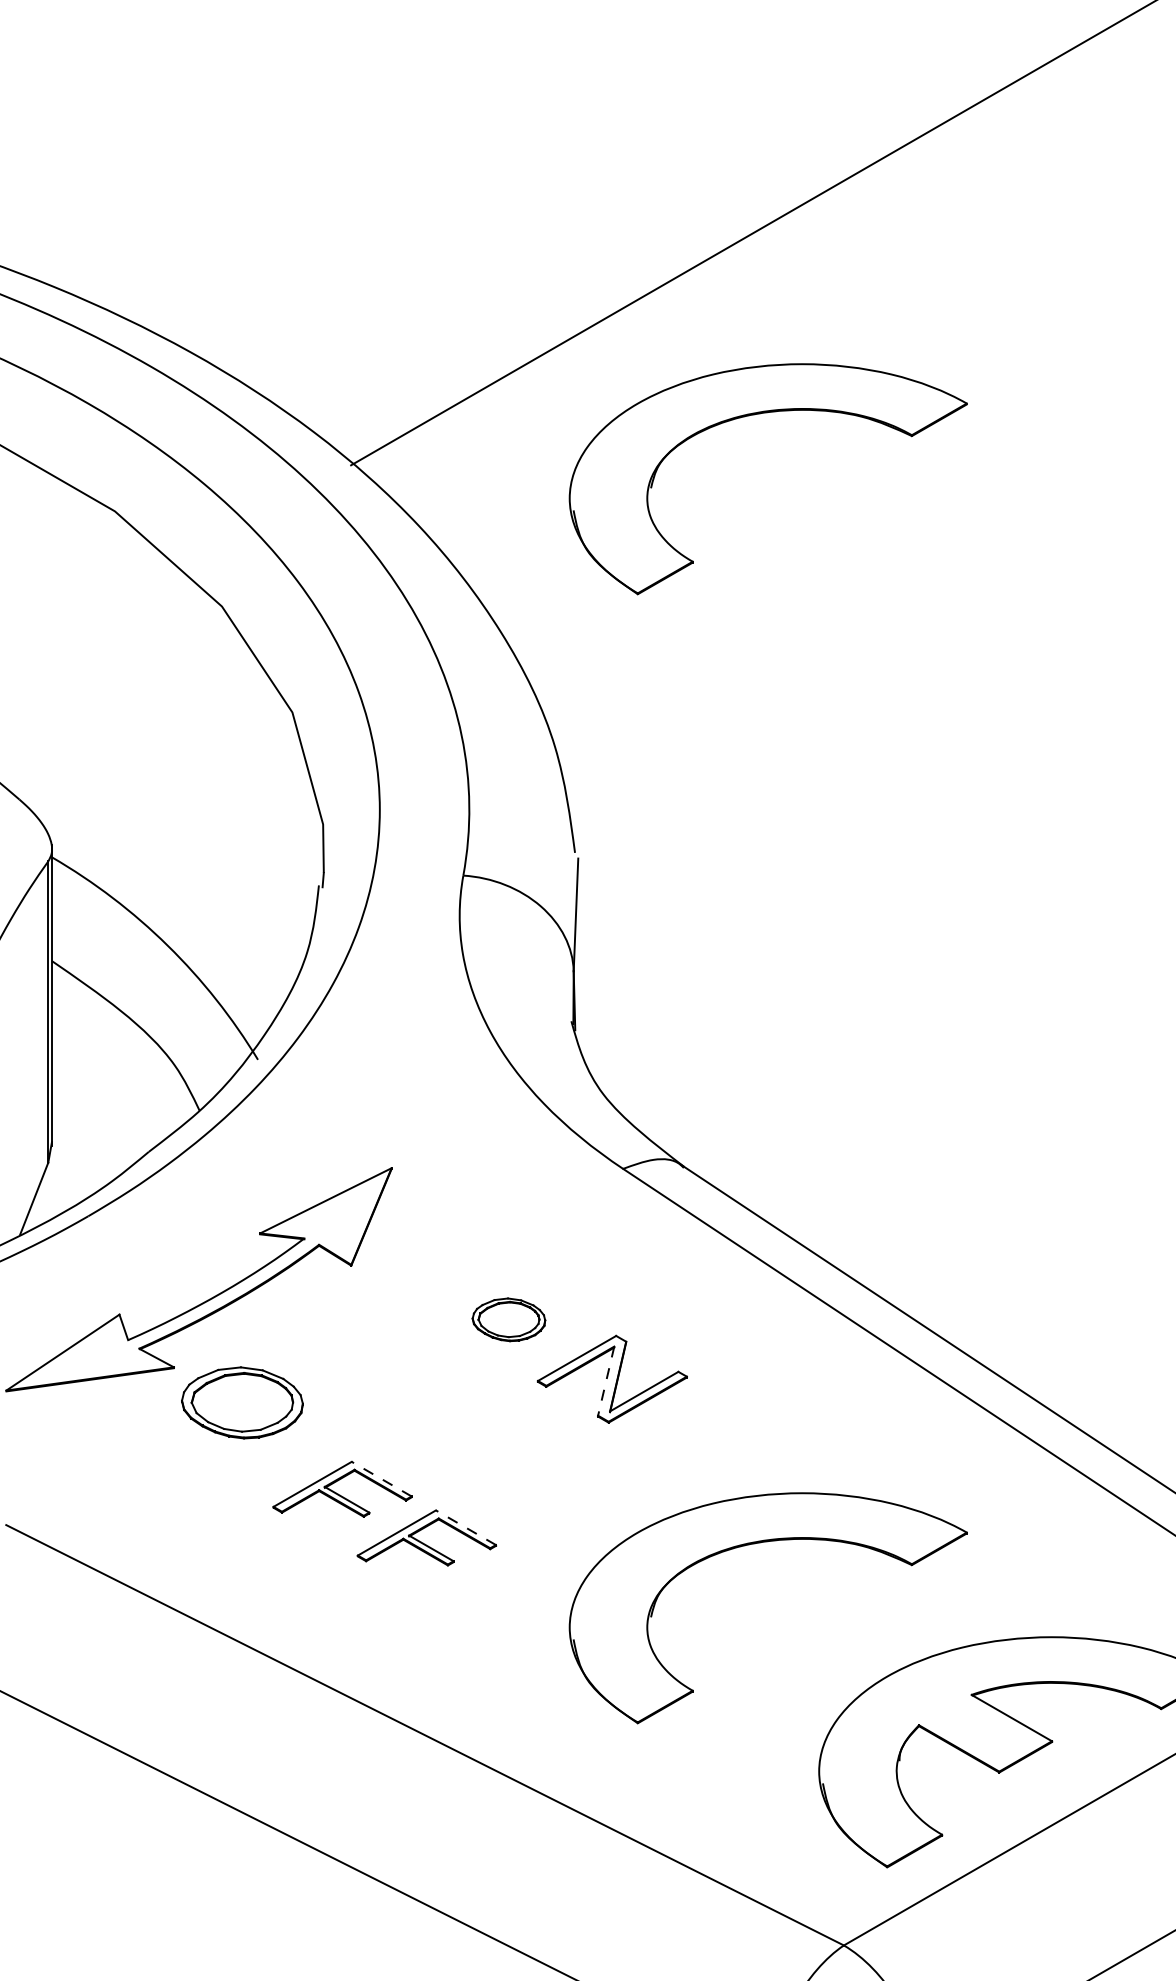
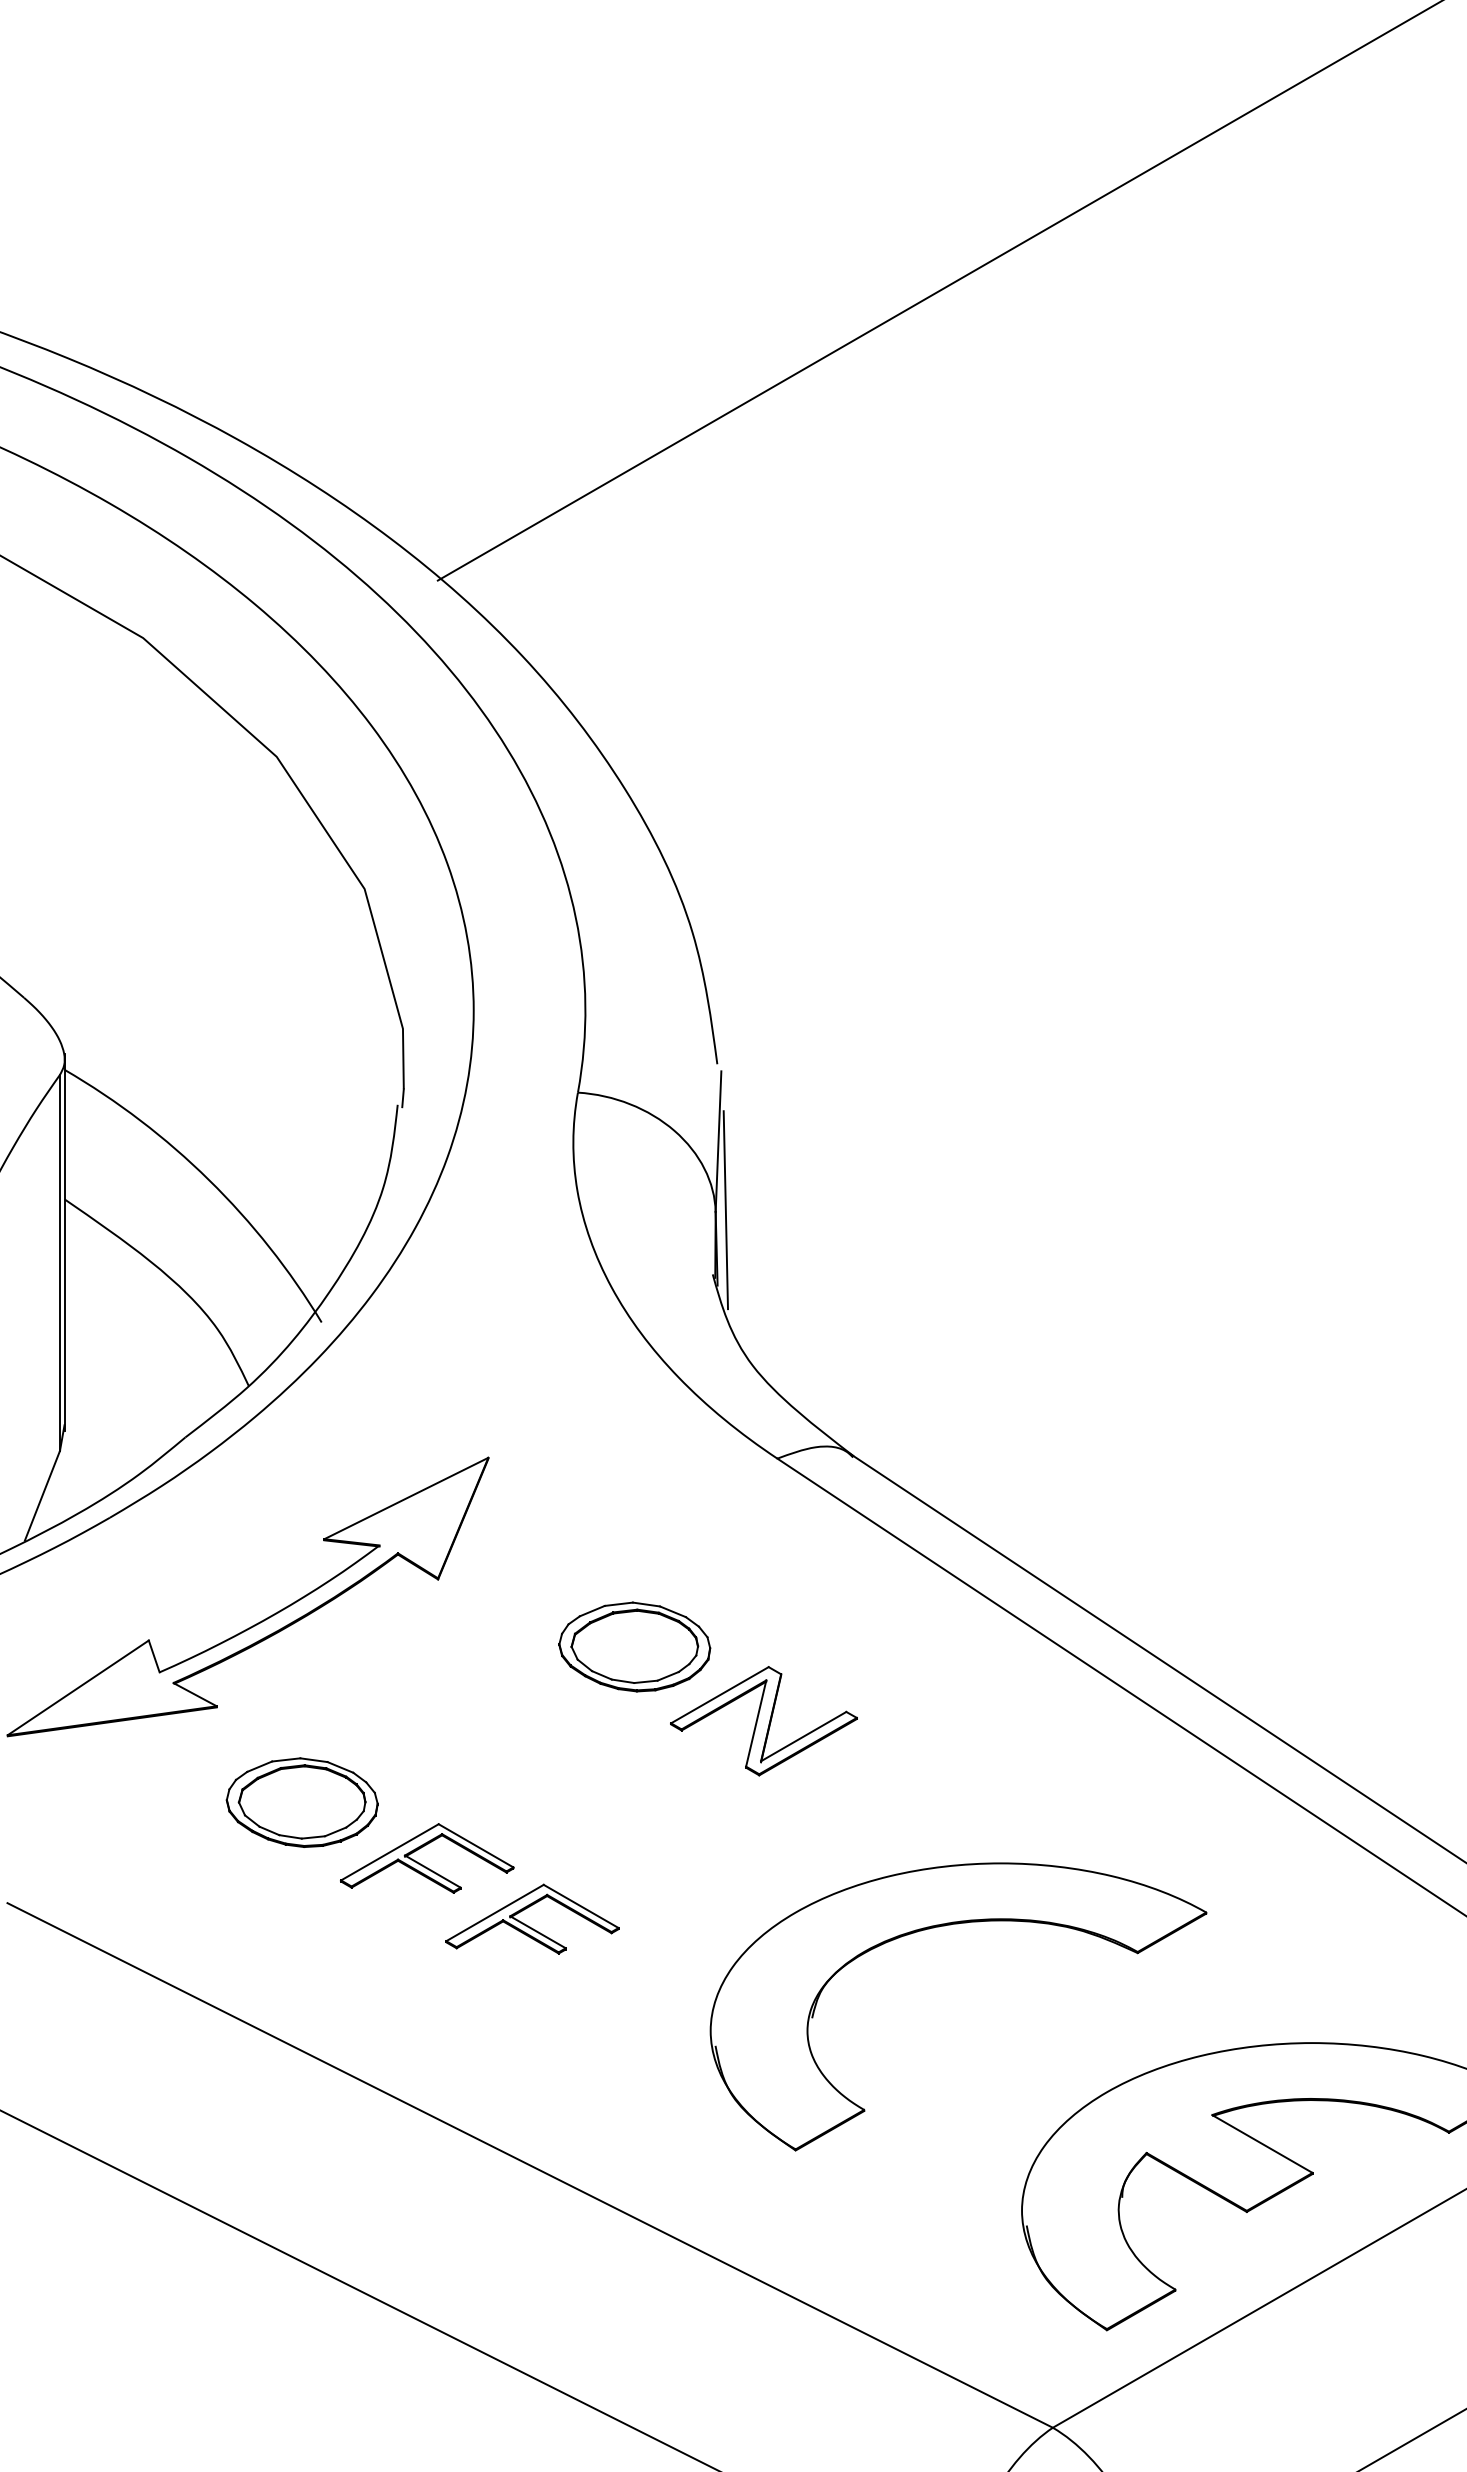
part: (757, 414) -> (945, 517), removed
line: (581, 970) -> (725, 1210), added
part: (508, 1319) -> (634, 1646), size x1.67
line: (606, 1381) -> (756, 1724), dashed -> solid
part: (241, 1402) -> (301, 1802), moved
line: (381, 1478) -> (475, 1845), dashed -> solid
line: (465, 1527) -> (580, 1906), dashed -> solid

